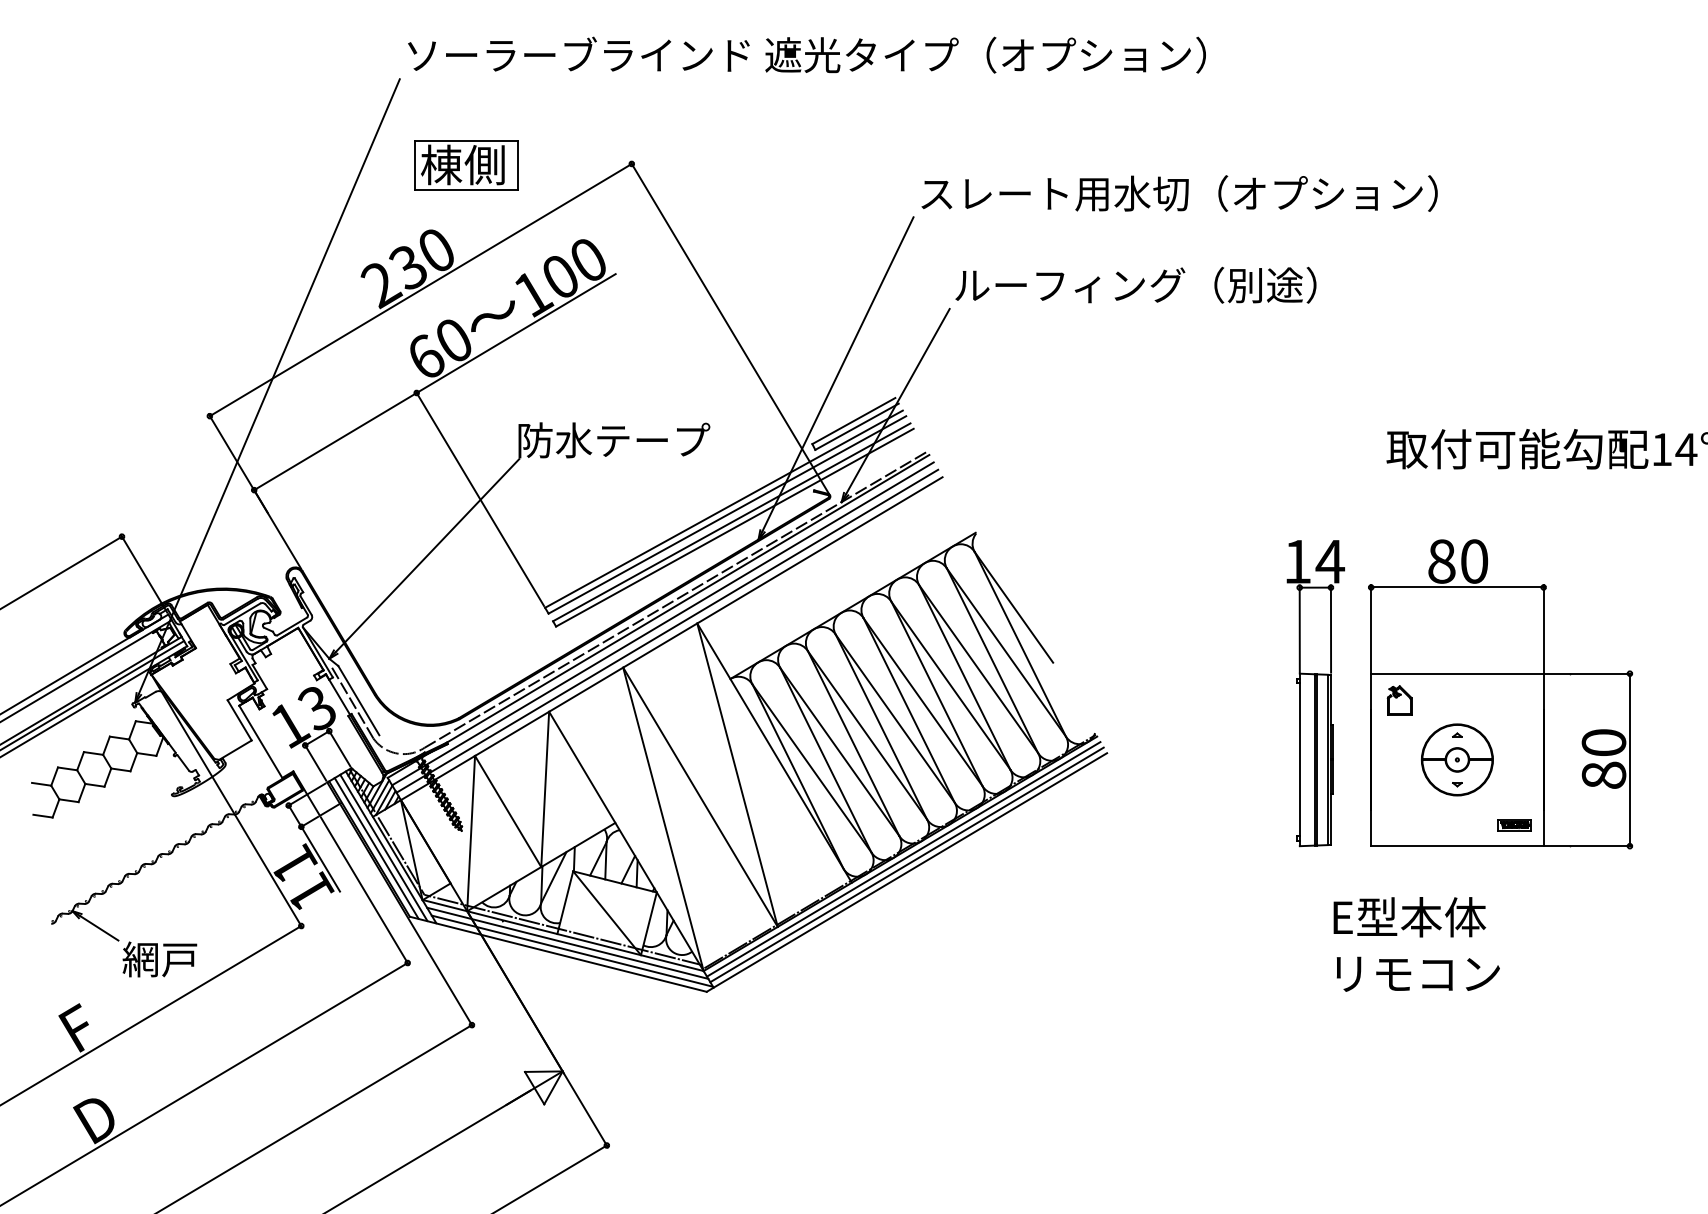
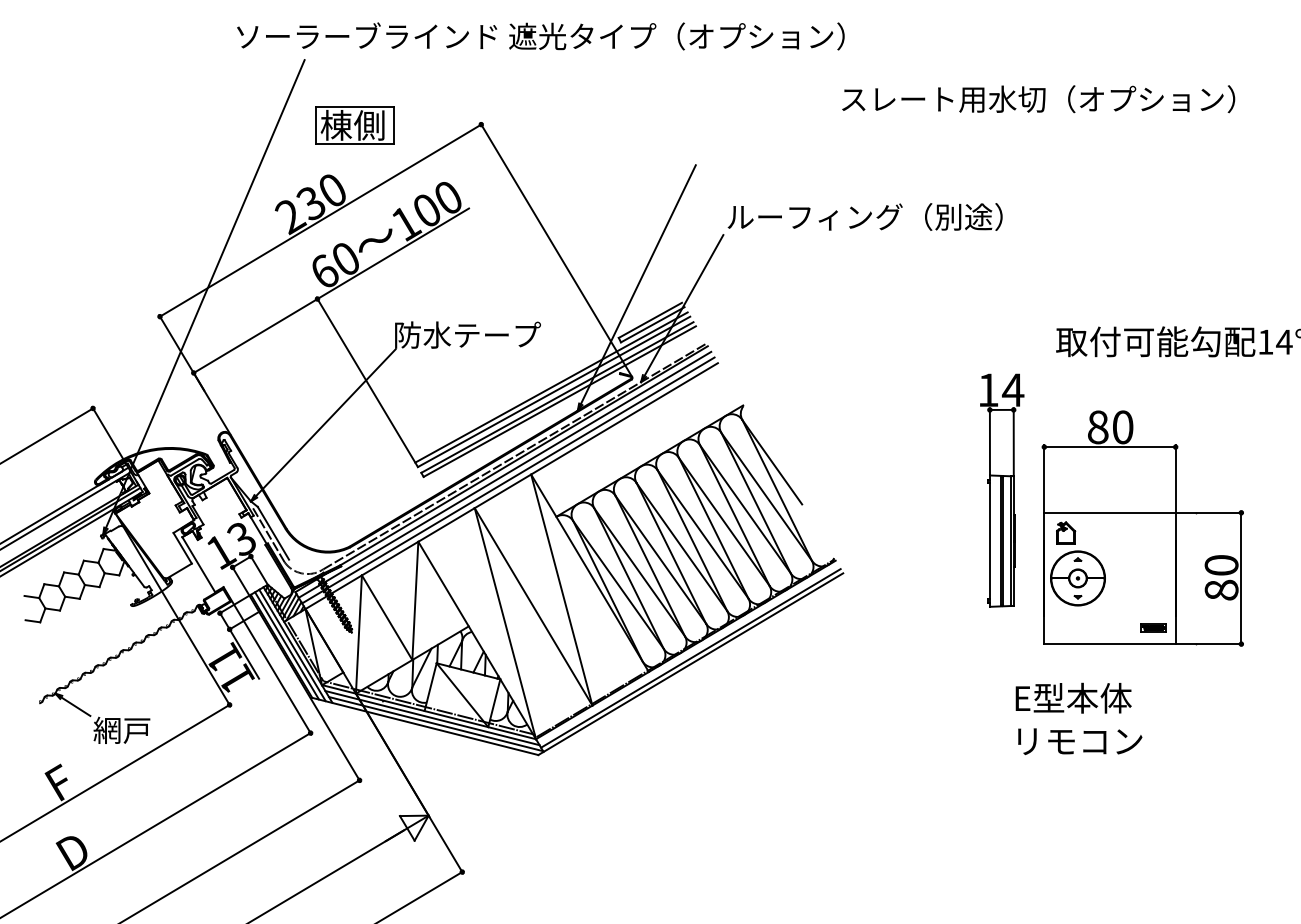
text: (806, 54) -> (540, 35), moved
text: (1179, 193) -> (1038, 99), moved
part: (1315, 693) -> (1001, 490), moved
part: (1457, 759) -> (1078, 578), moved
line: (903, 859) -> (688, 654), removed

